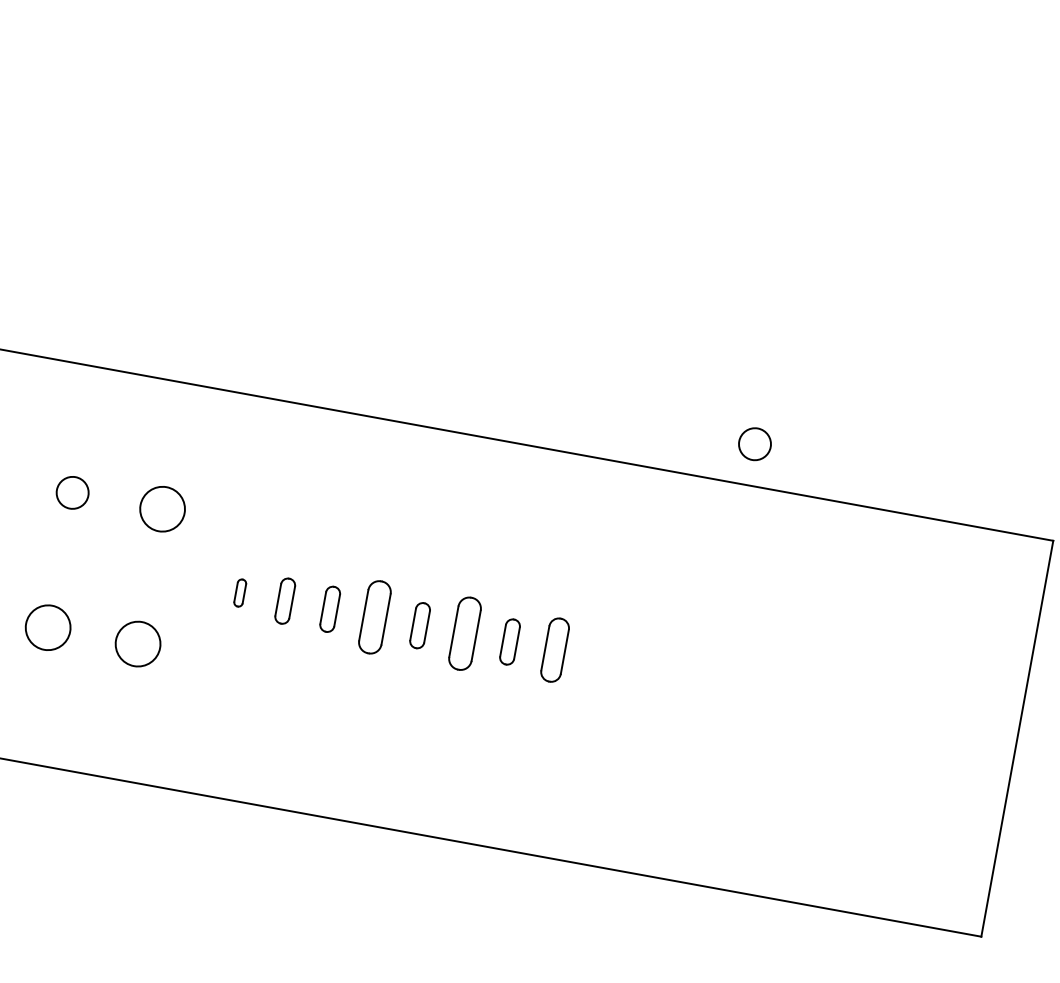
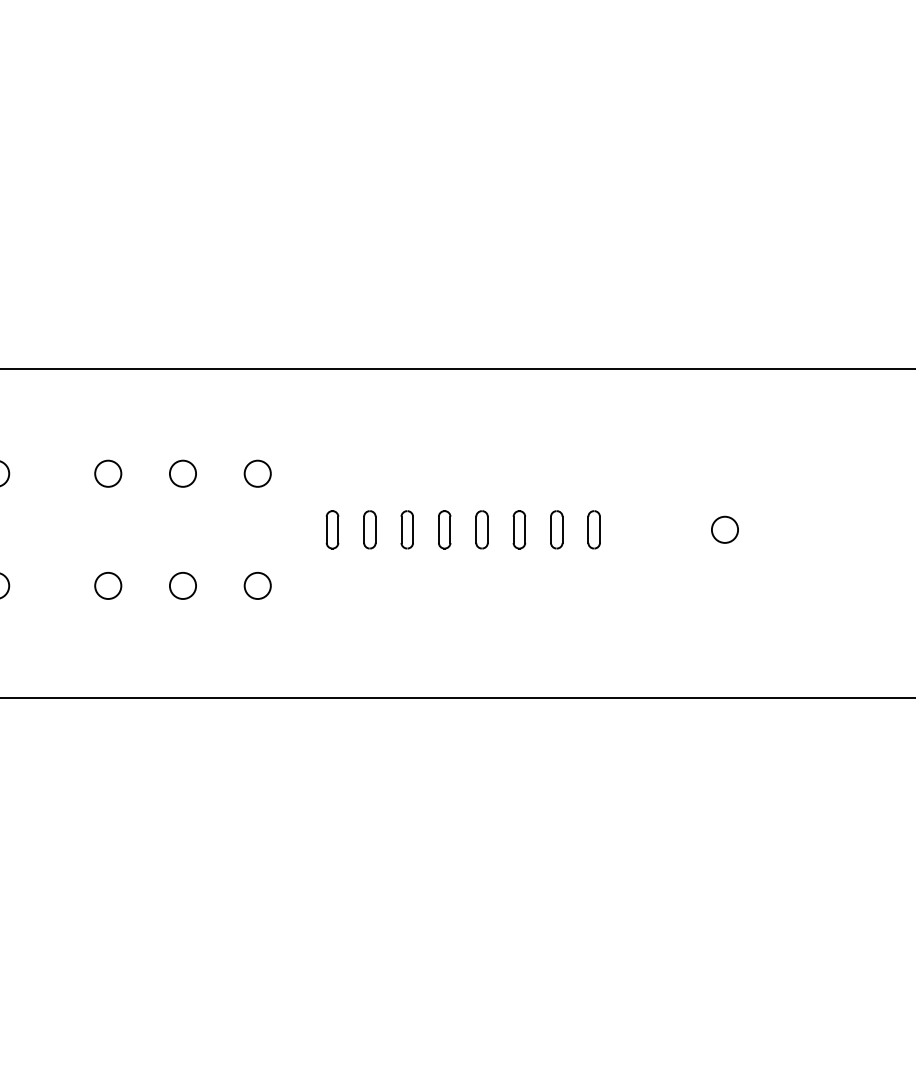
circle: (754, 443) -> (724, 529), moved
circle: (162, 508) -> (257, 473), size x0.71
part: (240, 592) -> (332, 529), size x1.67
part: (375, 617) -> (444, 529), size x0.62
circle: (47, 627) -> (182, 585), size x0.71
part: (465, 633) -> (519, 529), size x0.62
circle: (137, 643) -> (257, 585), size x0.71
part: (554, 649) -> (593, 529), size x0.71

